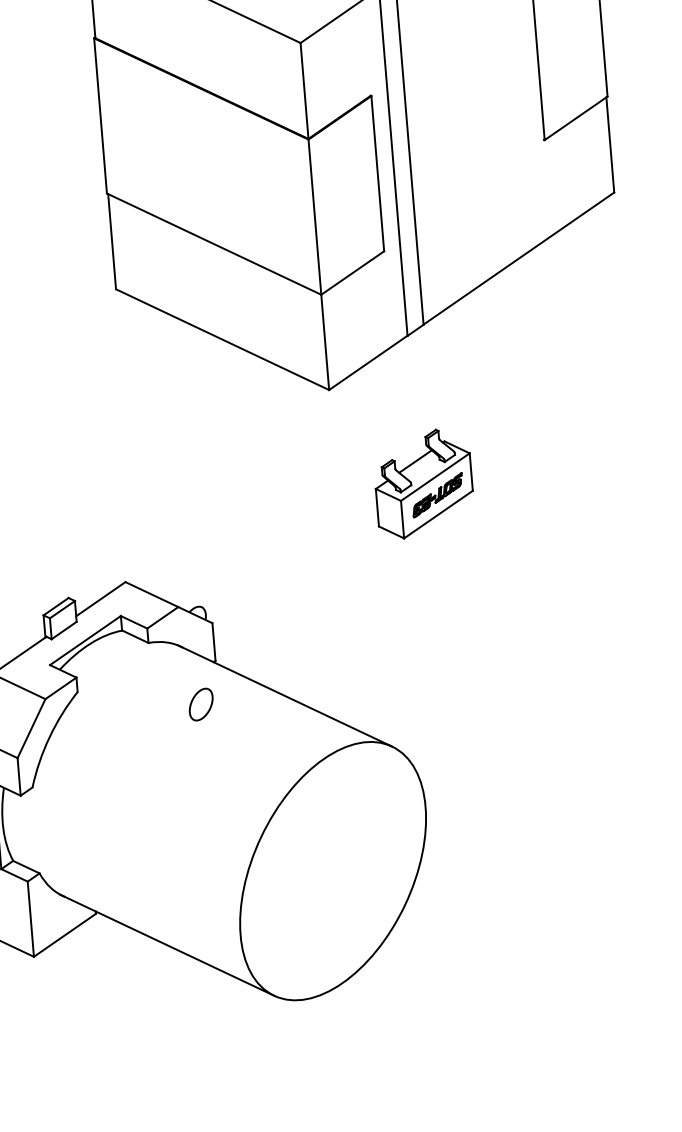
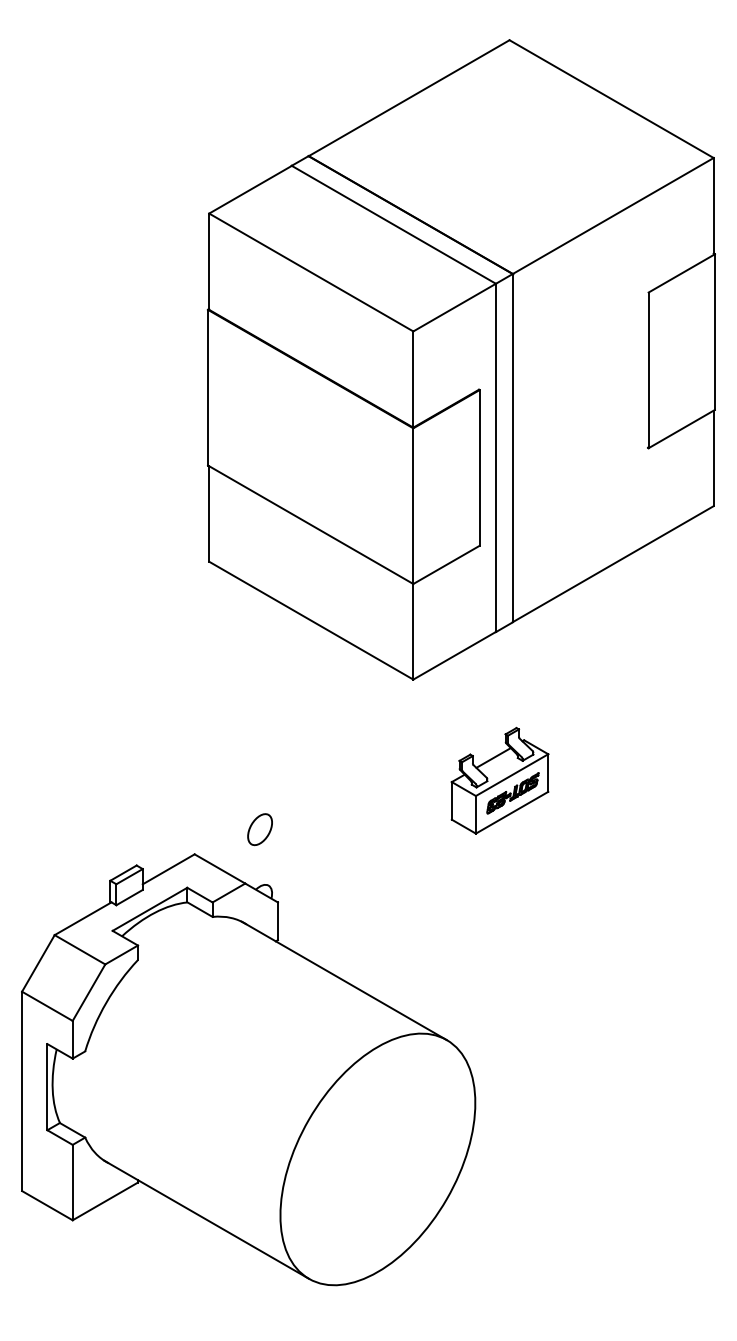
part: (200, 704) -> (259, 829), moved

